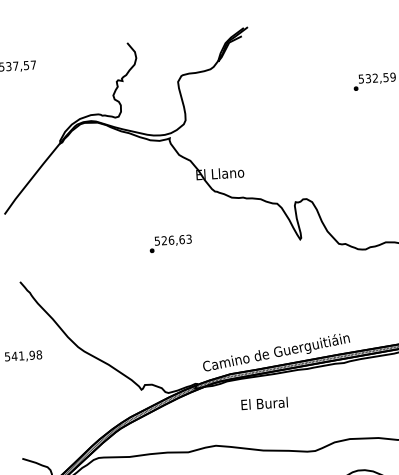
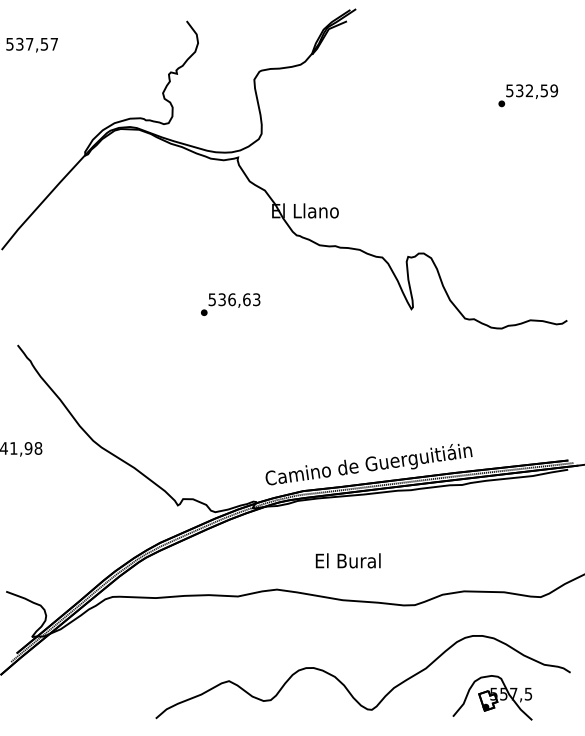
text: (163, 240) -> (221, 299), 526,63 -> 536,63
text: (264, 403) -> (347, 560), moved

